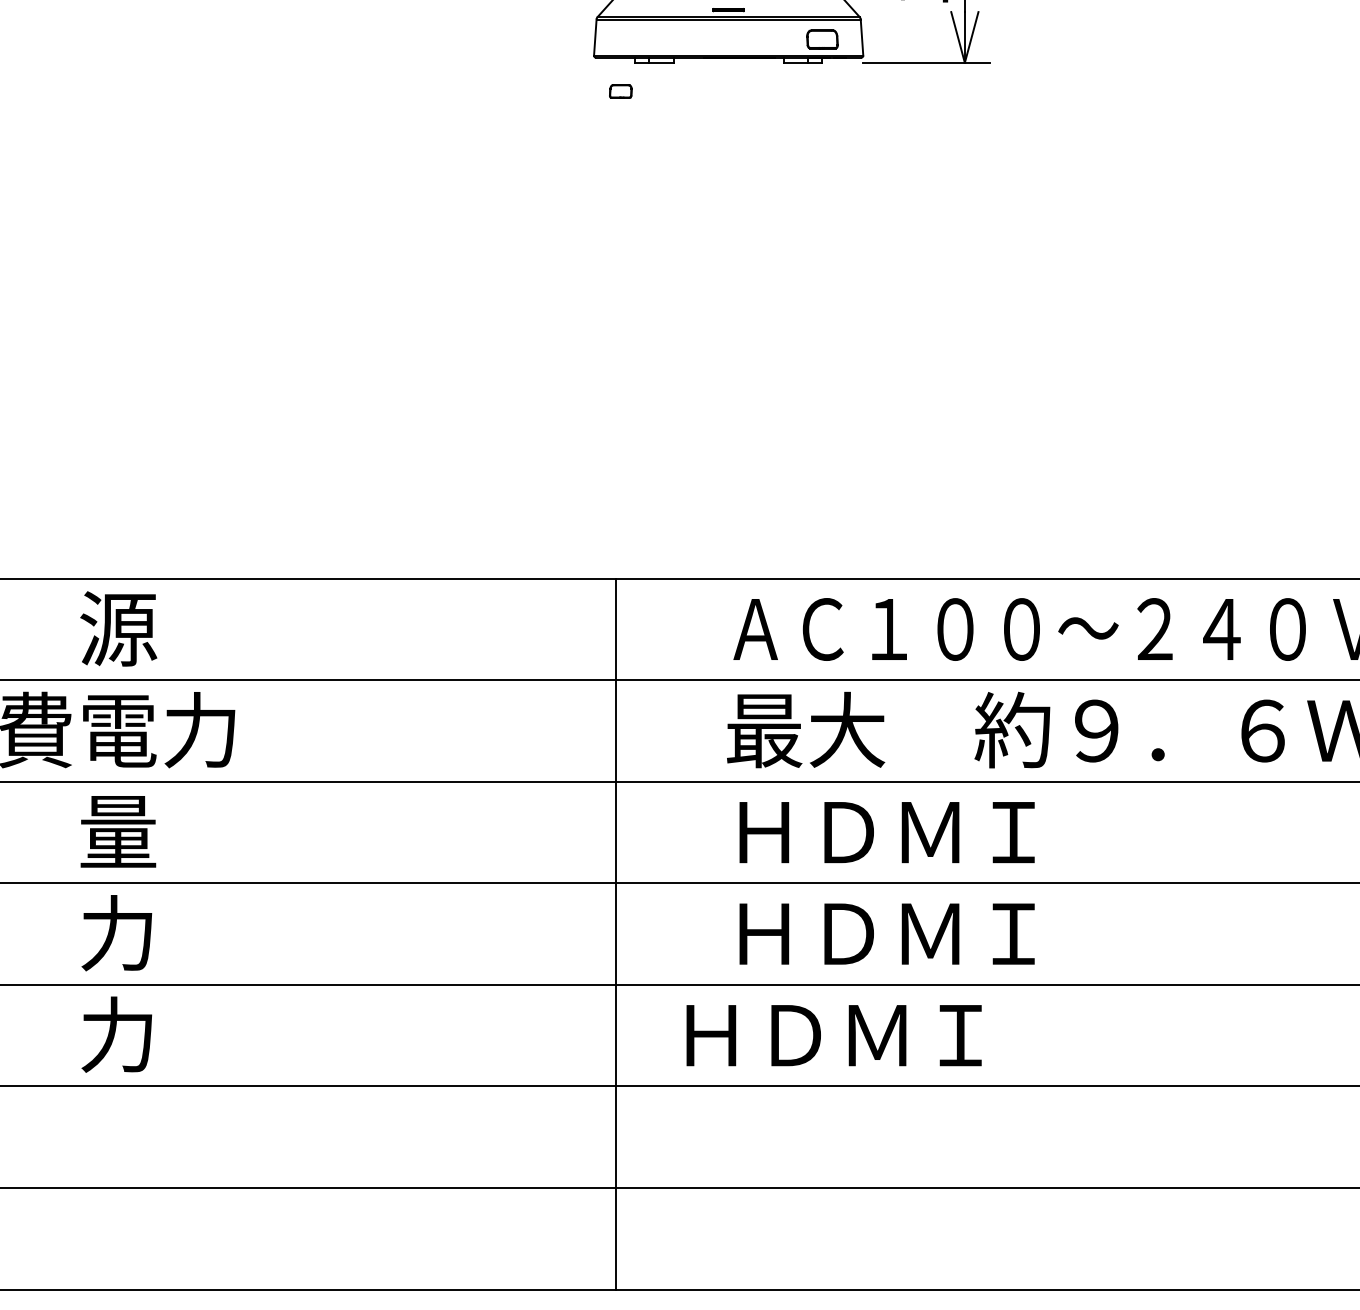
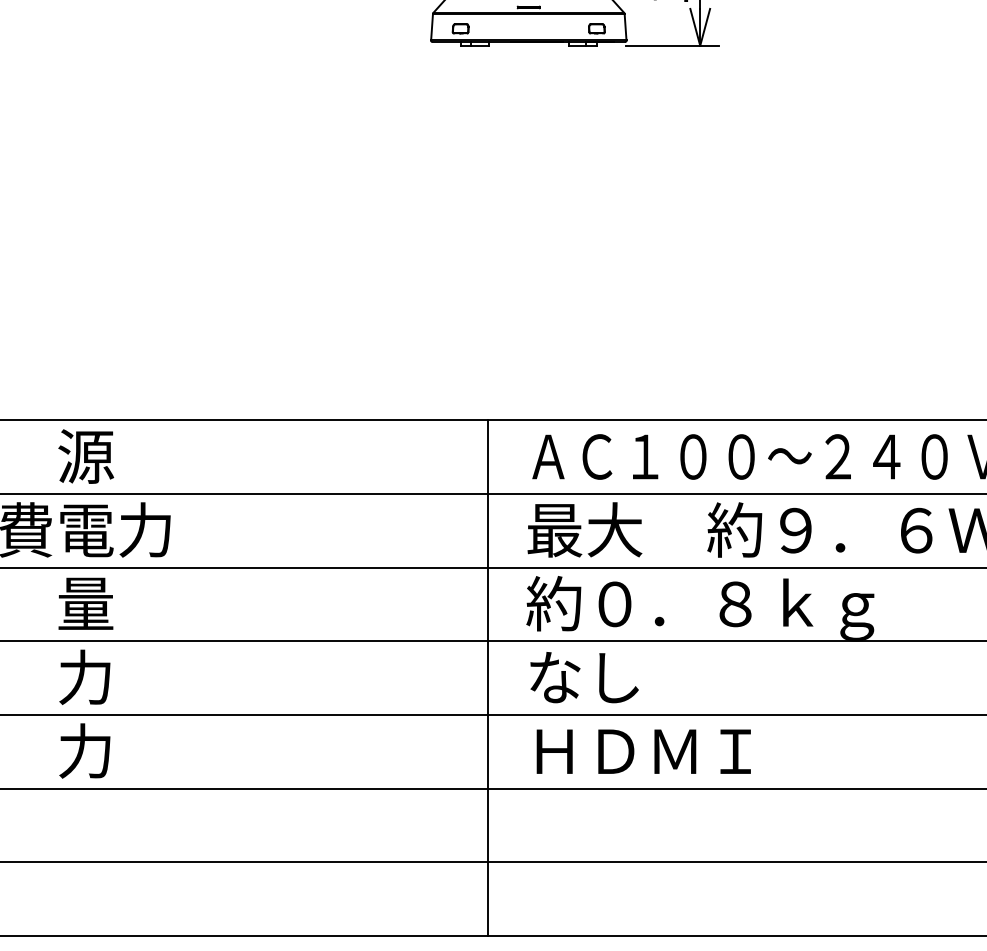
part: (822, 39) -> (596, 28), size x0.71
part: (620, 91) -> (460, 28), moved
text: (964, 837) -> (699, 607), ＨＤＭＩ -> 約０．８ｋｇ
line: (616, 933) -> (488, 677), moved
text: (882, 933) -> (640, 677), ＨＤＭＩ -> なし
text: (833, 1035) -> (643, 751), moved

